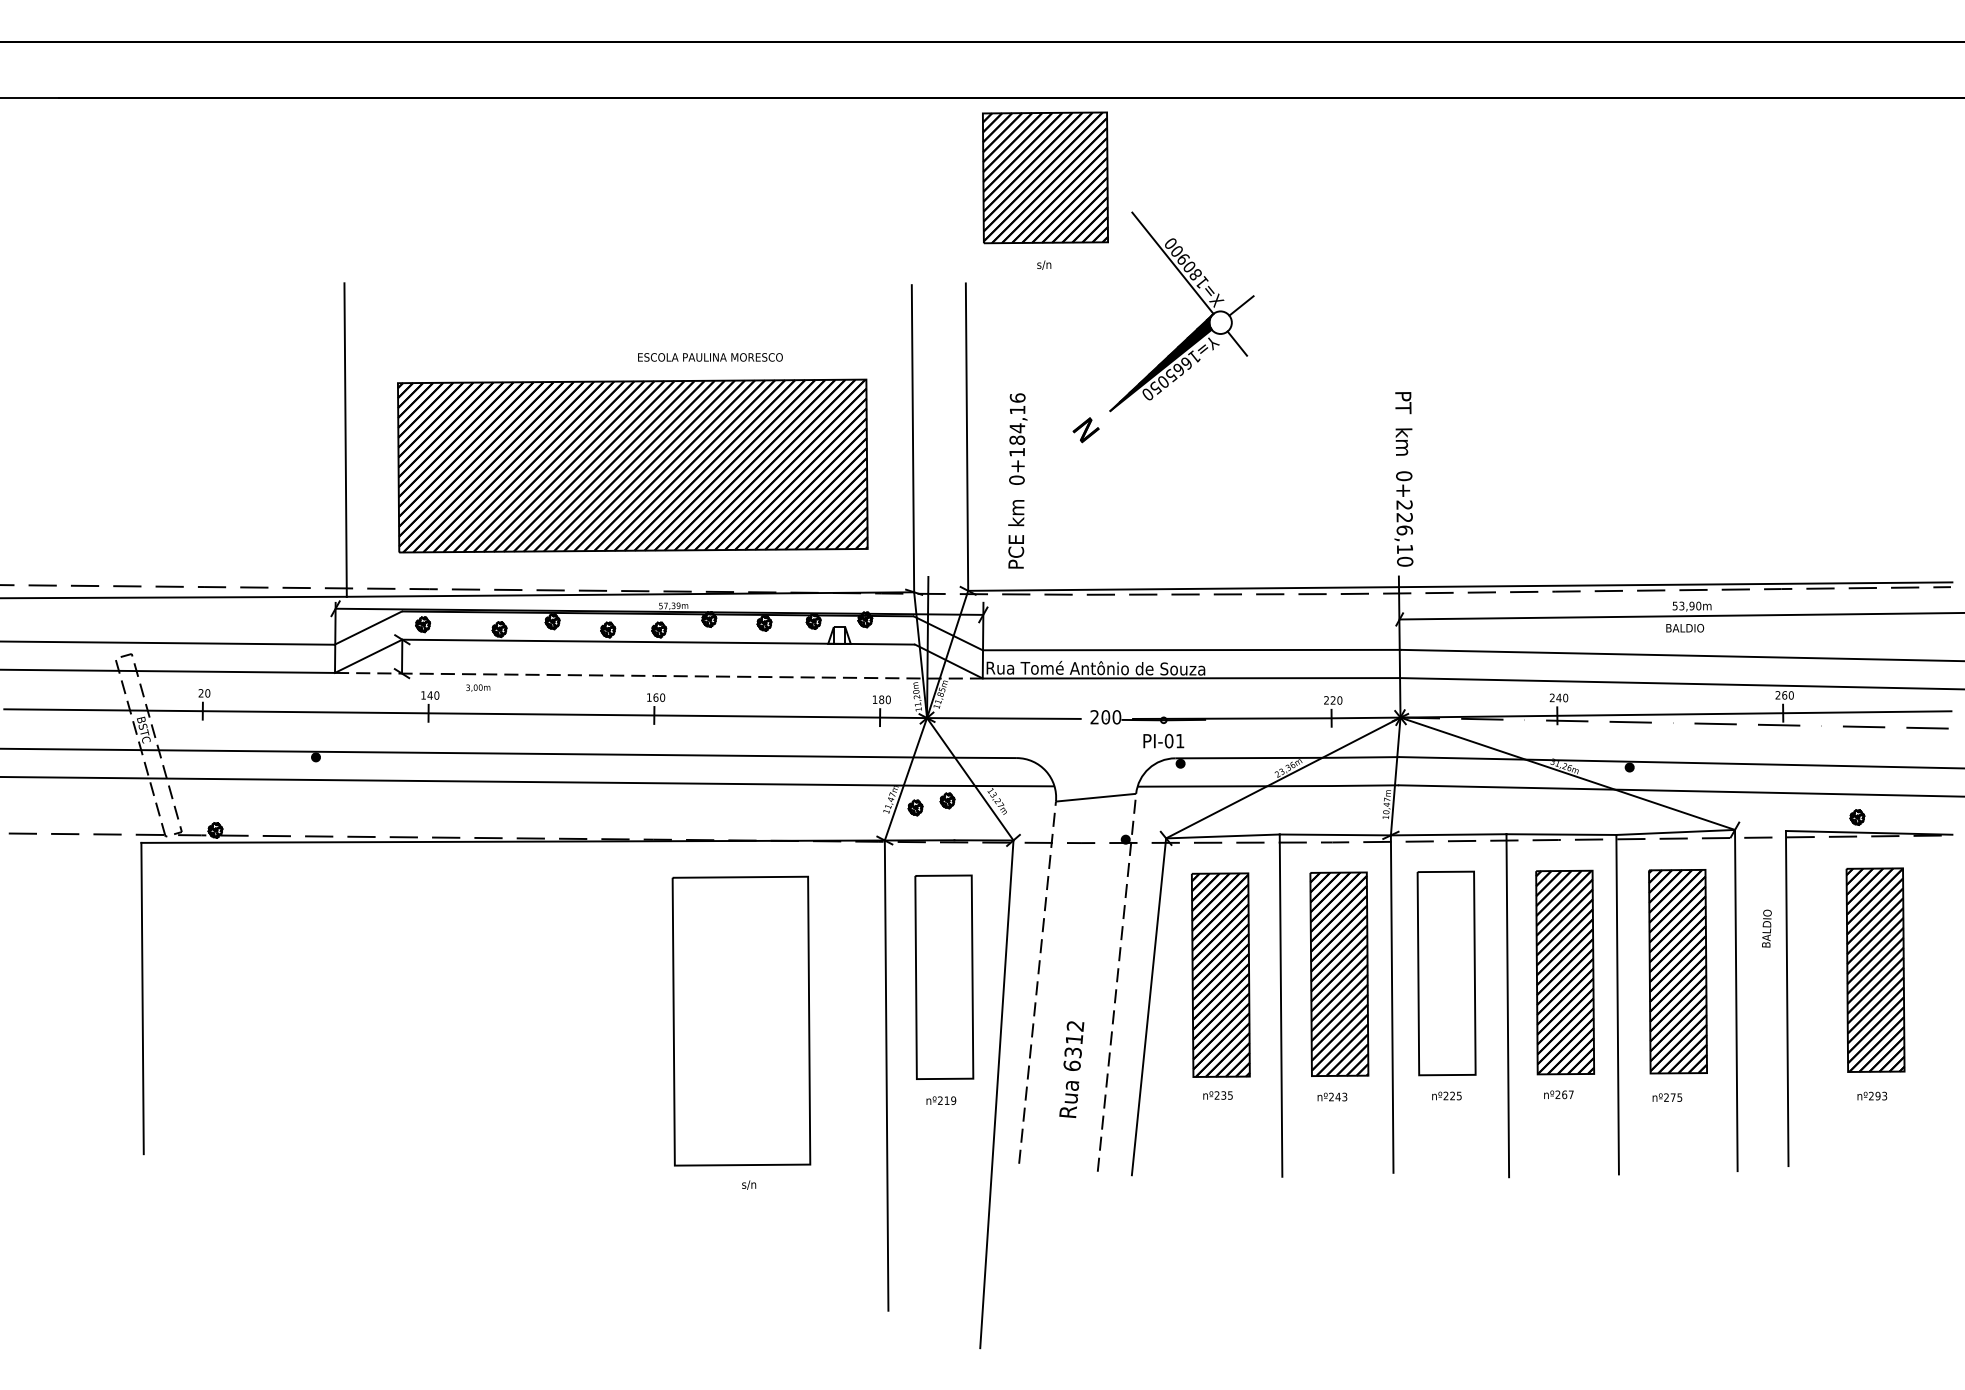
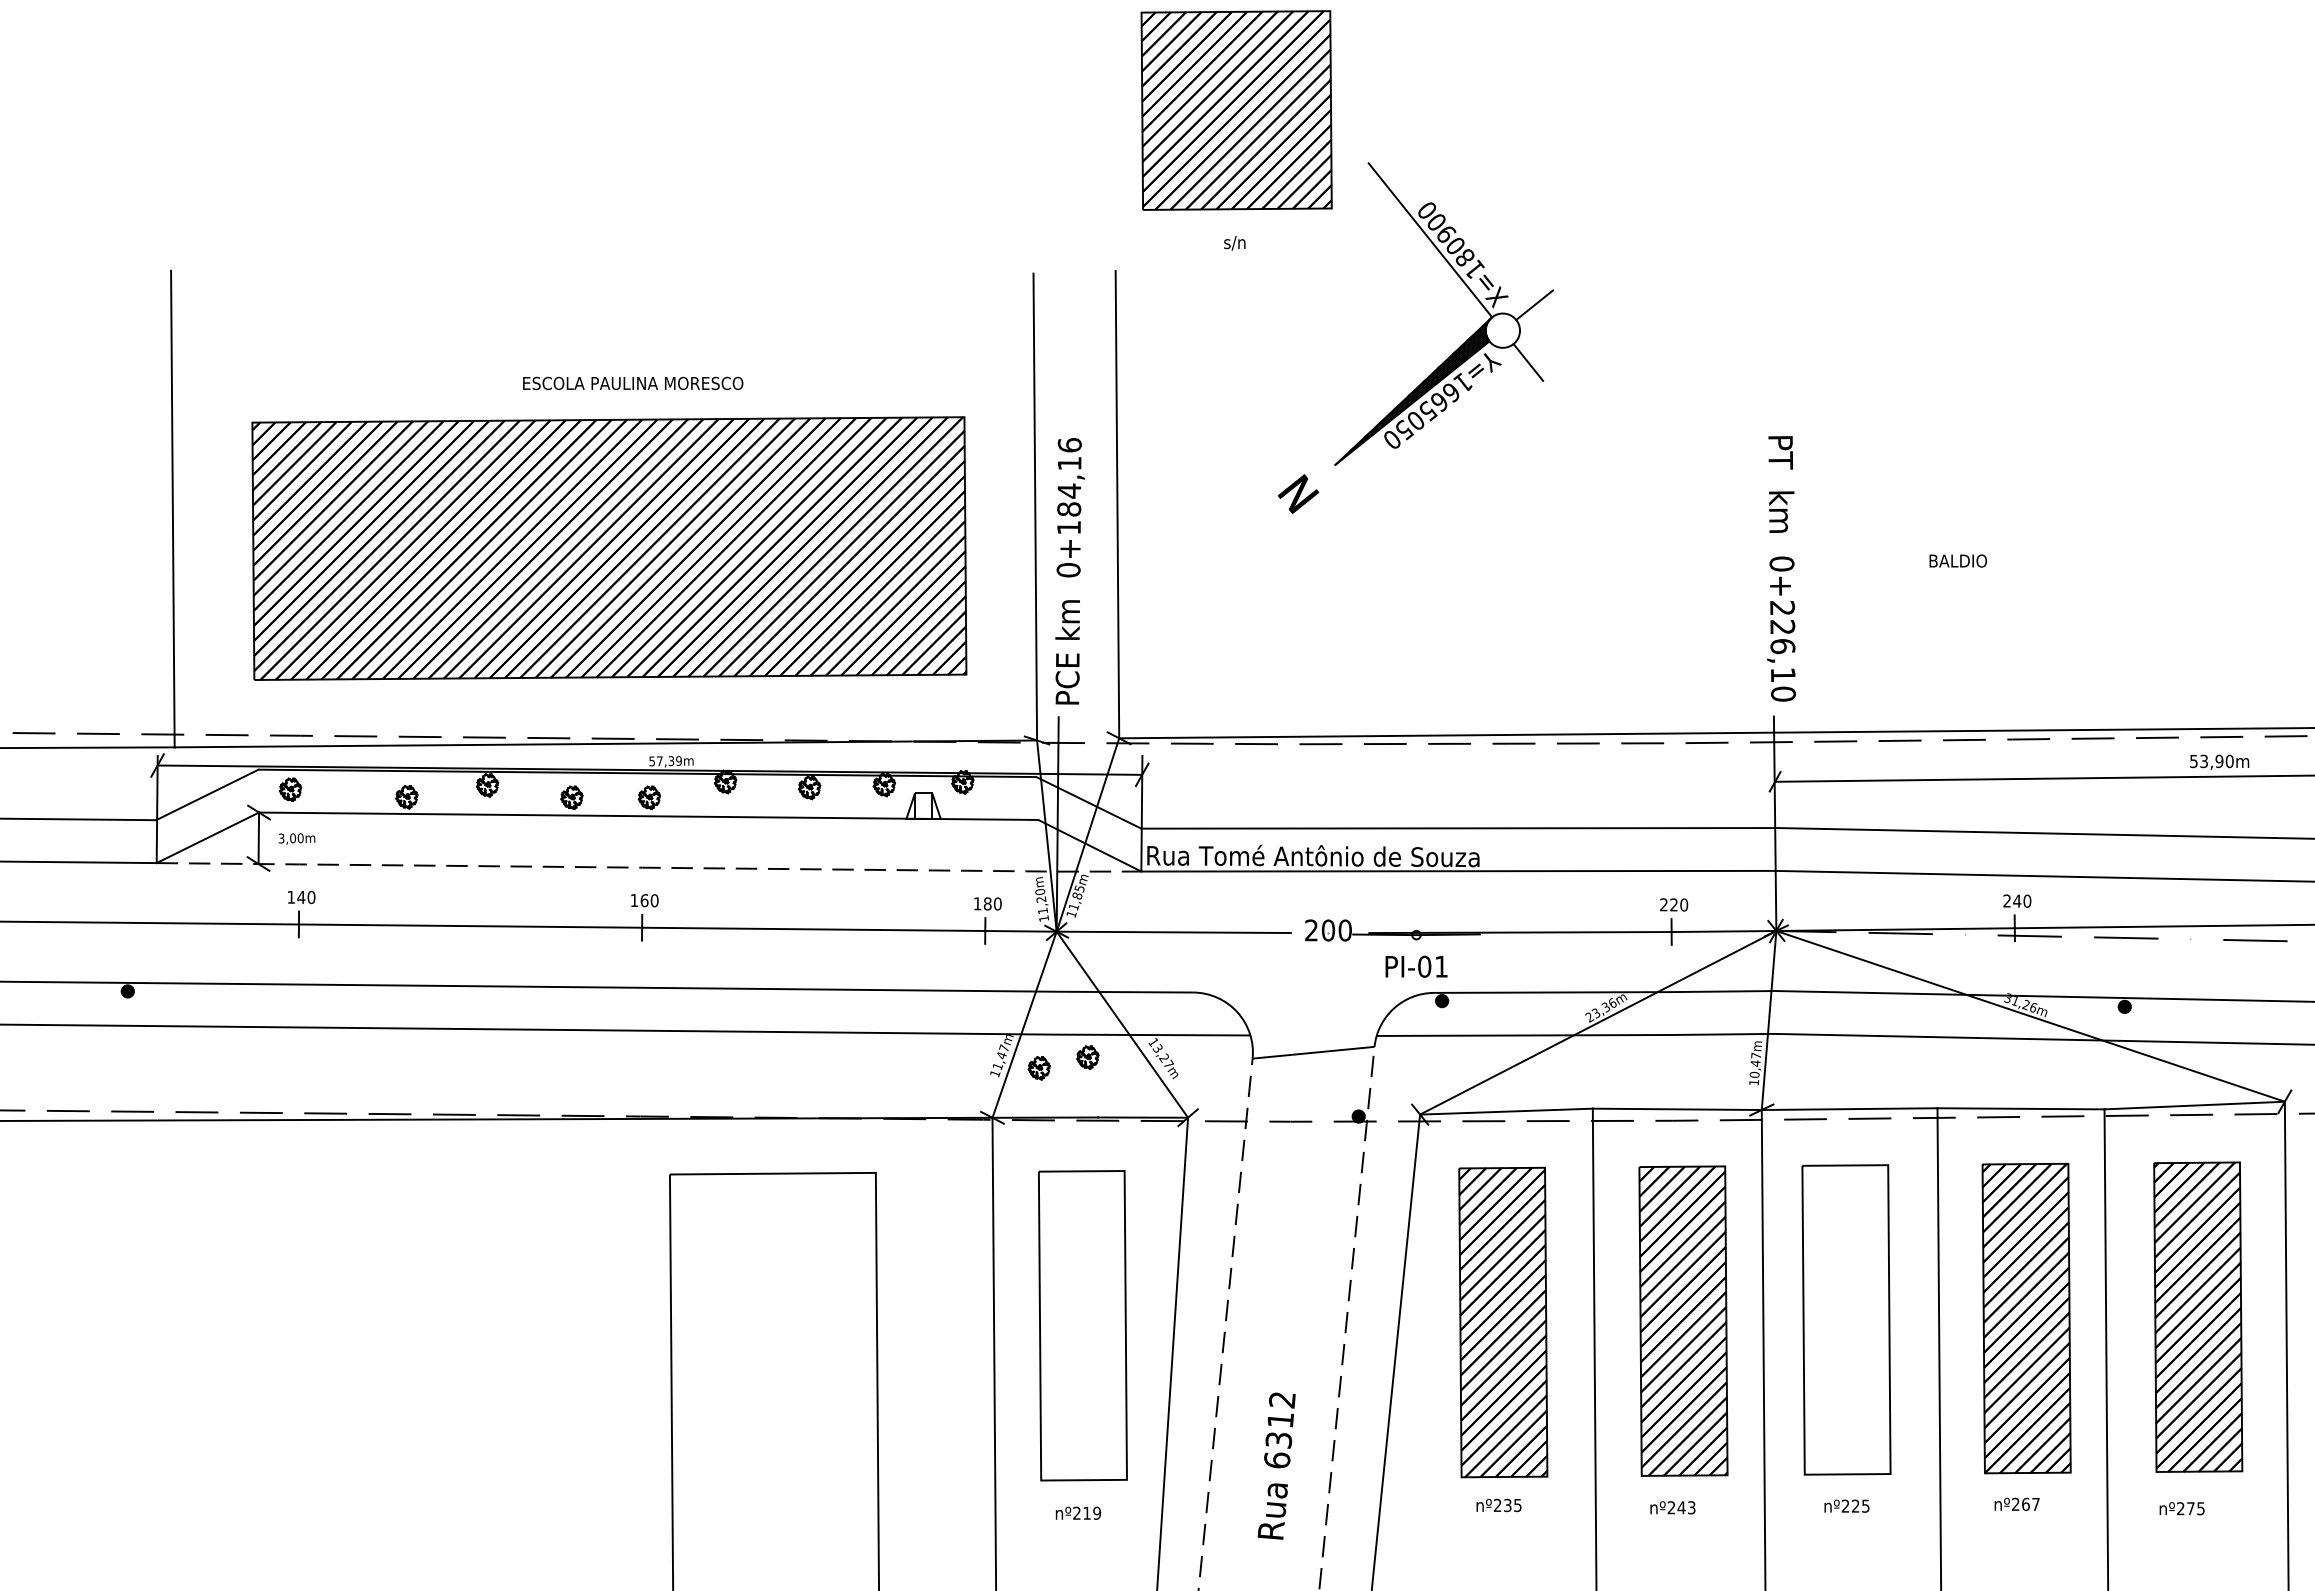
text: (710, 357) -> (633, 383), moved
text: (1017, 480) -> (1069, 570), moved
text: (1685, 628) -> (1958, 561), moved
text: (478, 687) -> (297, 838), moved

